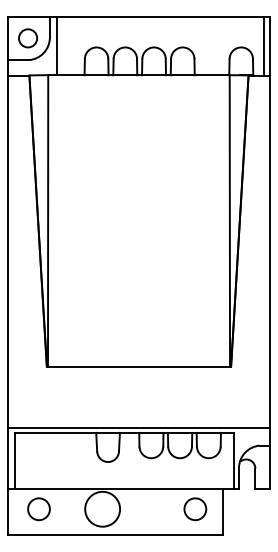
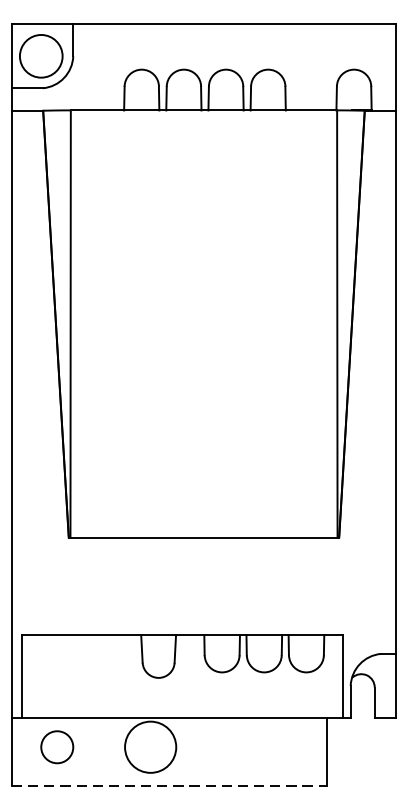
circle: (28, 38) -> (41, 56), size x1.6
line: (57, 45) -> (84, 66), removed
line: (264, 45) -> (388, 66), removed
line: (138, 428) -> (203, 628), removed
circle: (195, 509) -> (286, 747), removed
line: (115, 535) -> (169, 785), solid -> dashed

